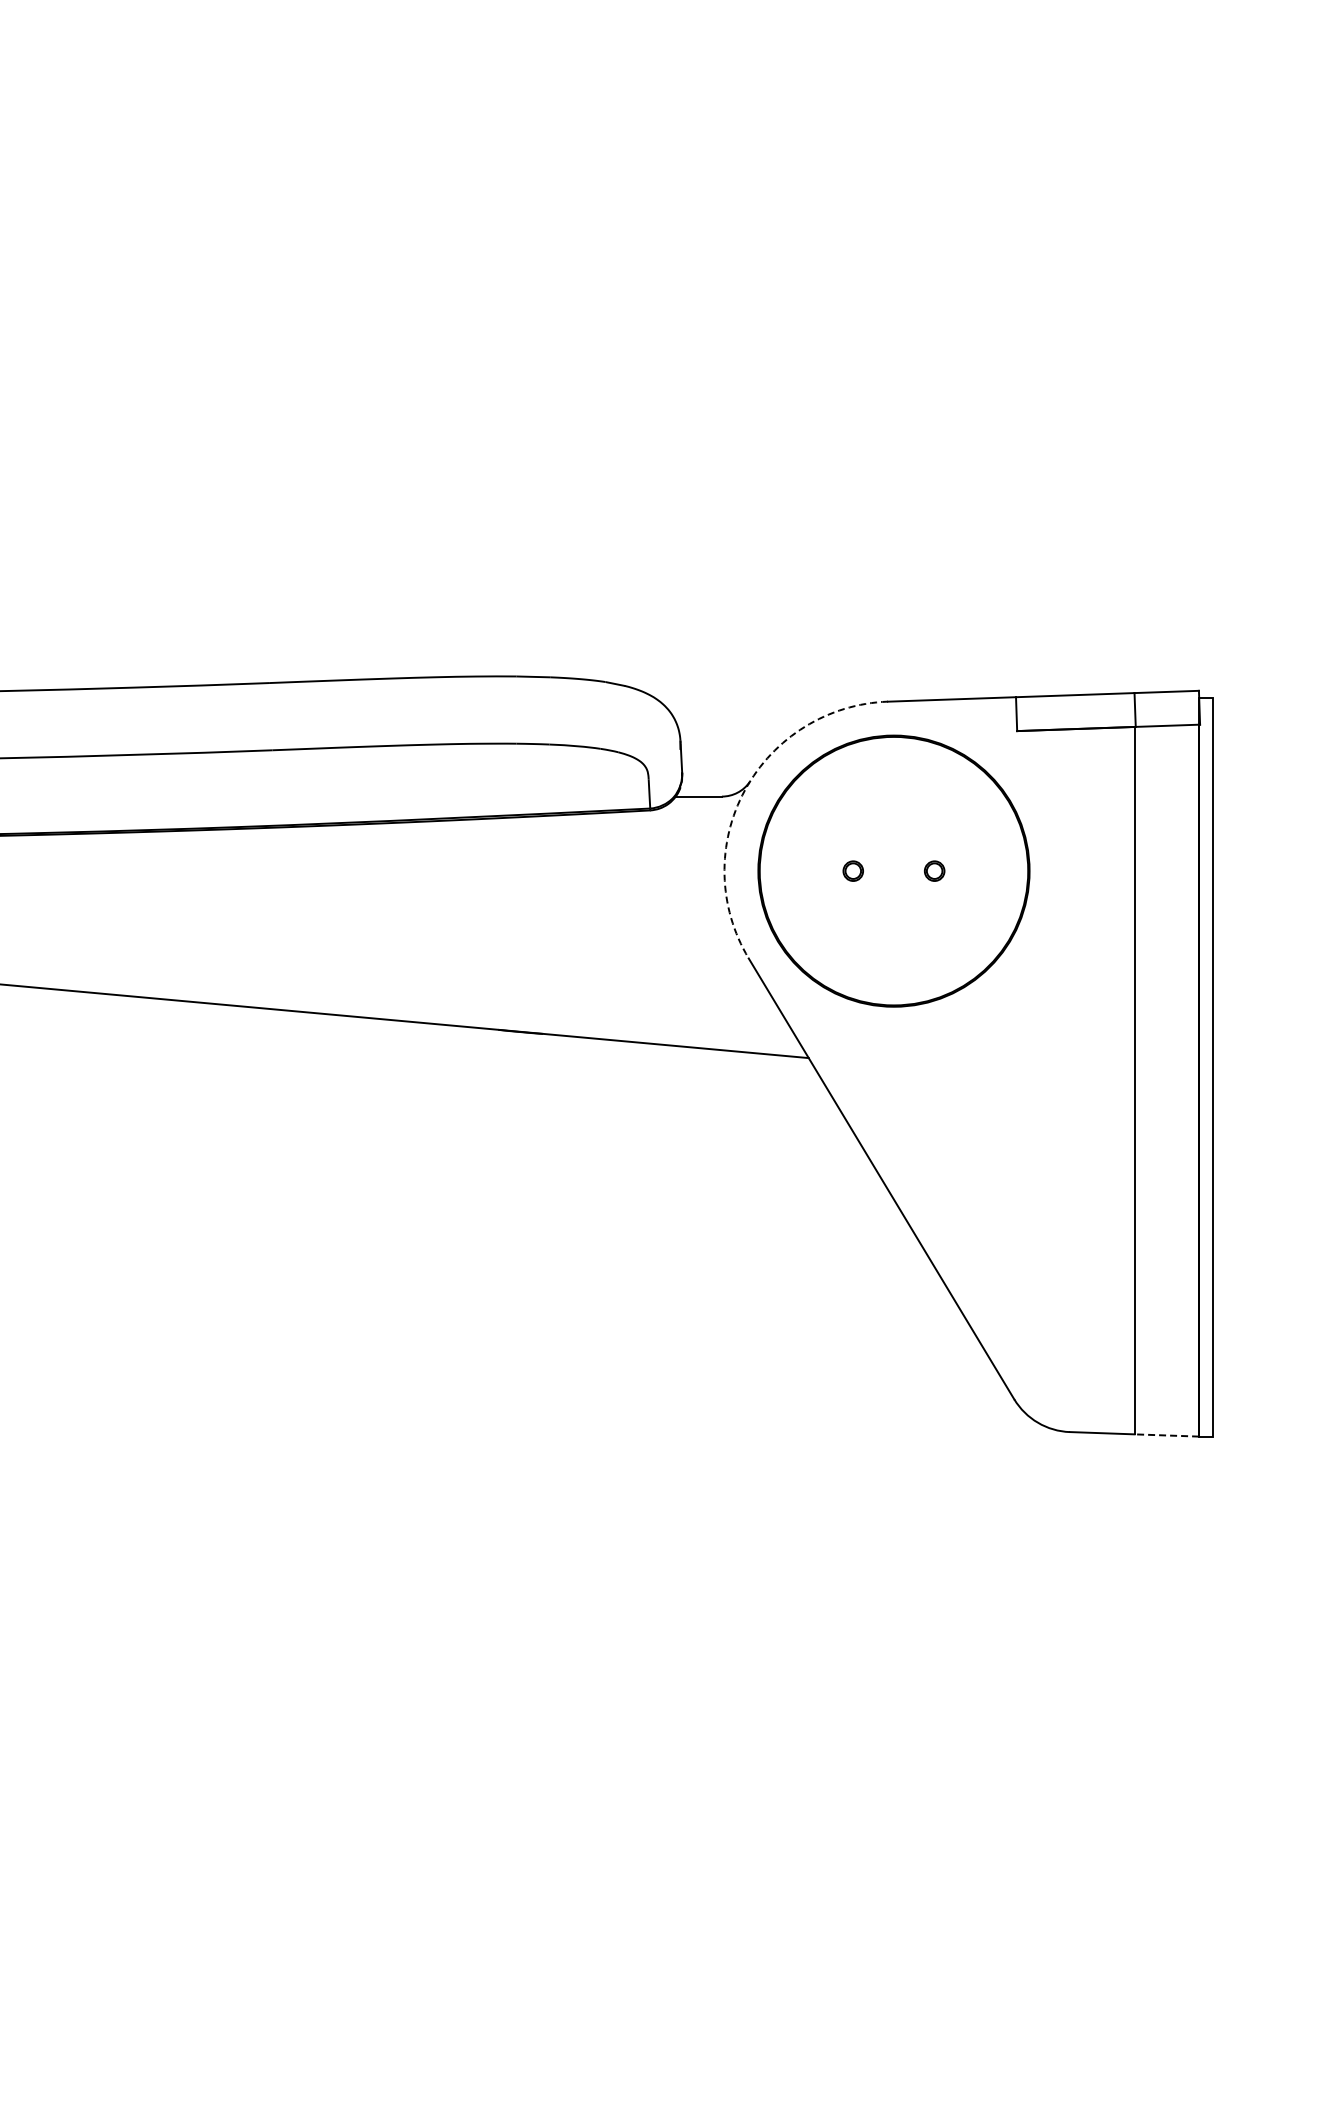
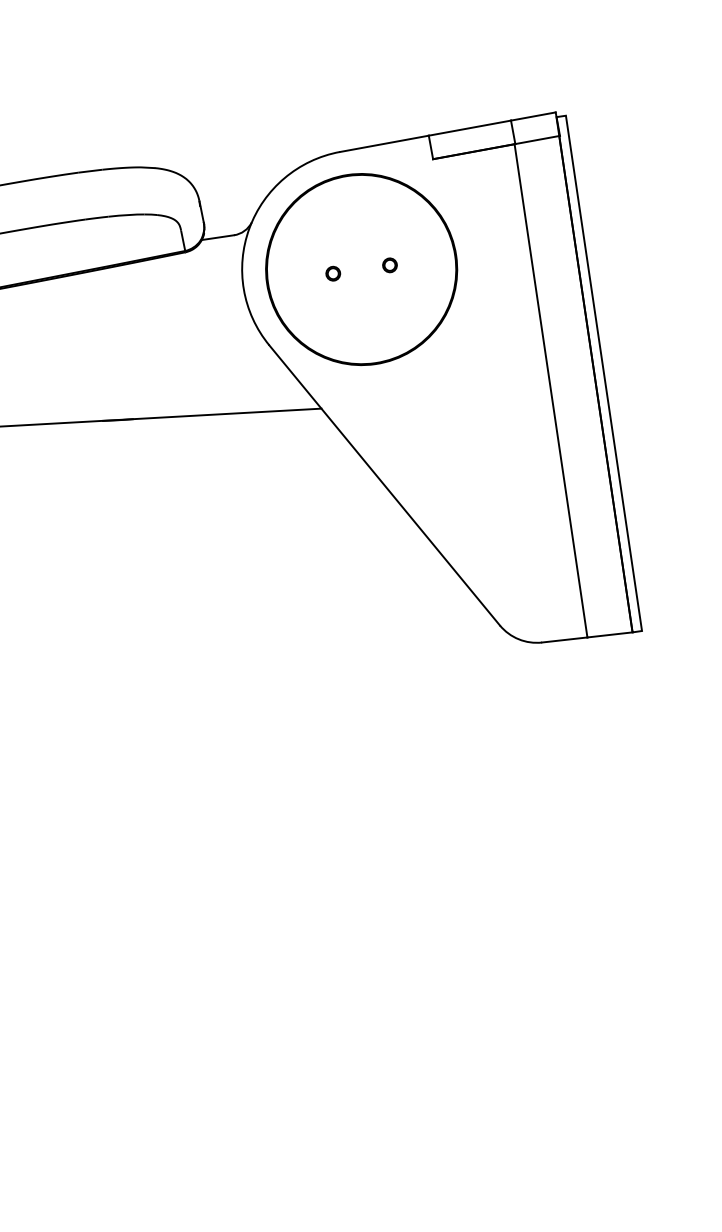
arc: (744, 790) -> (249, 228), dashed -> solid
line: (1166, 1435) -> (609, 634), dashed -> solid

